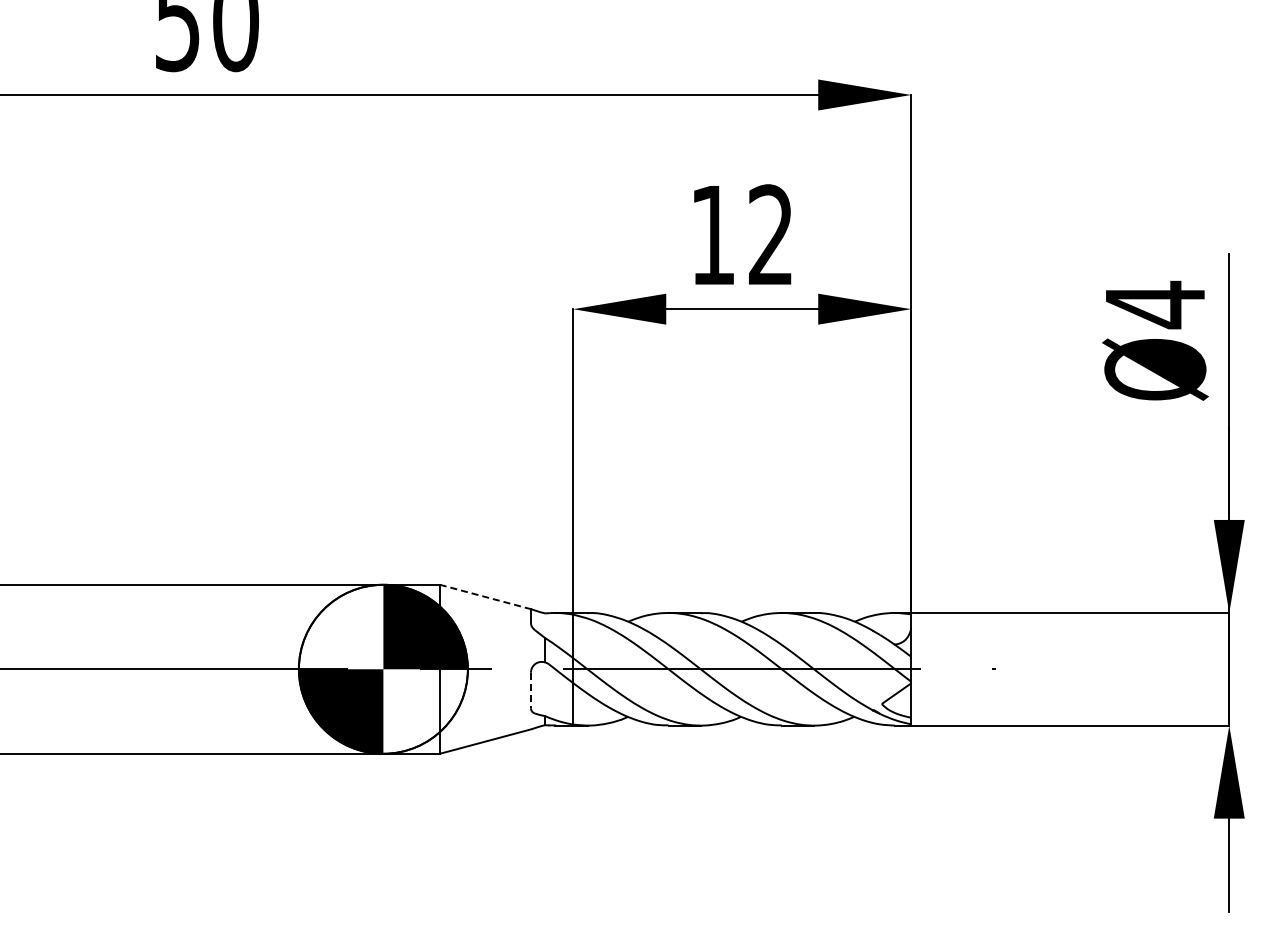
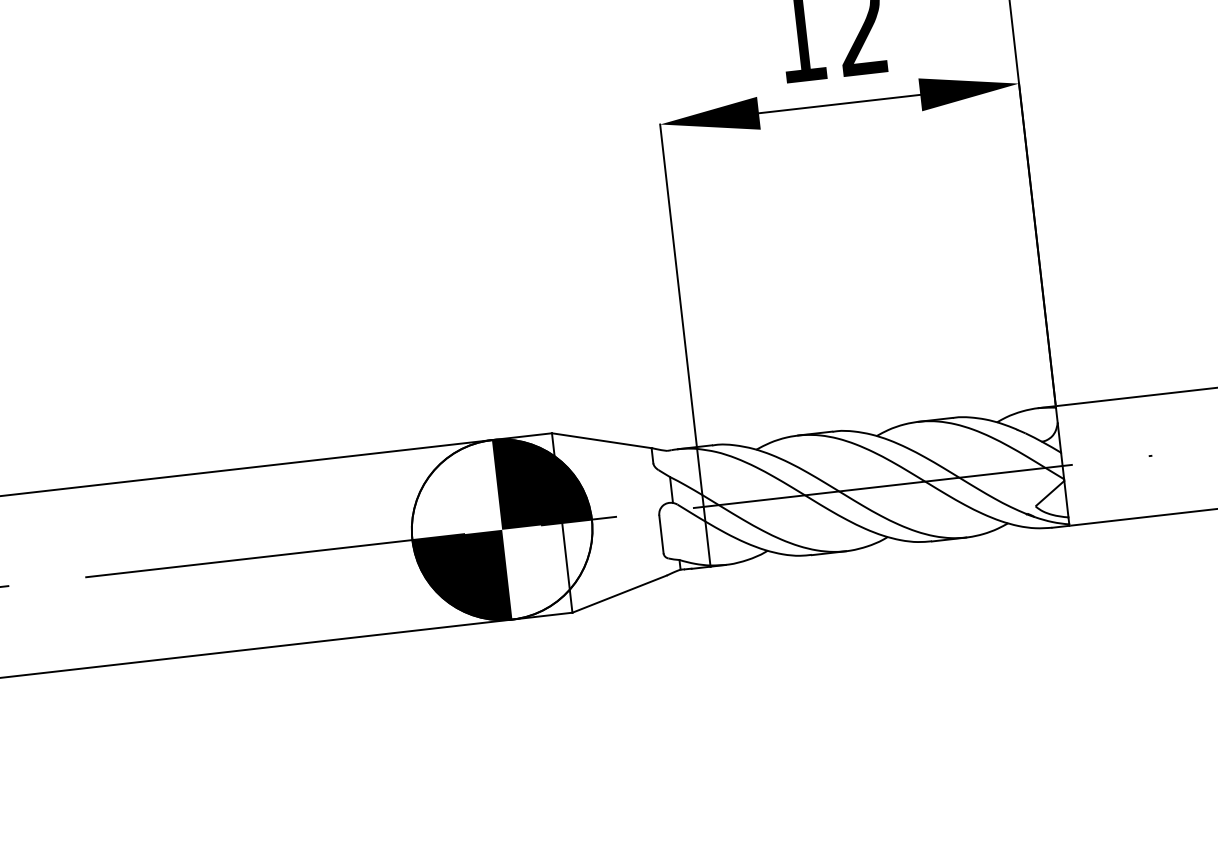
line: (485, 596) -> (601, 440), dashed -> solid
line: (530, 690) -> (660, 534), dashed -> solid

